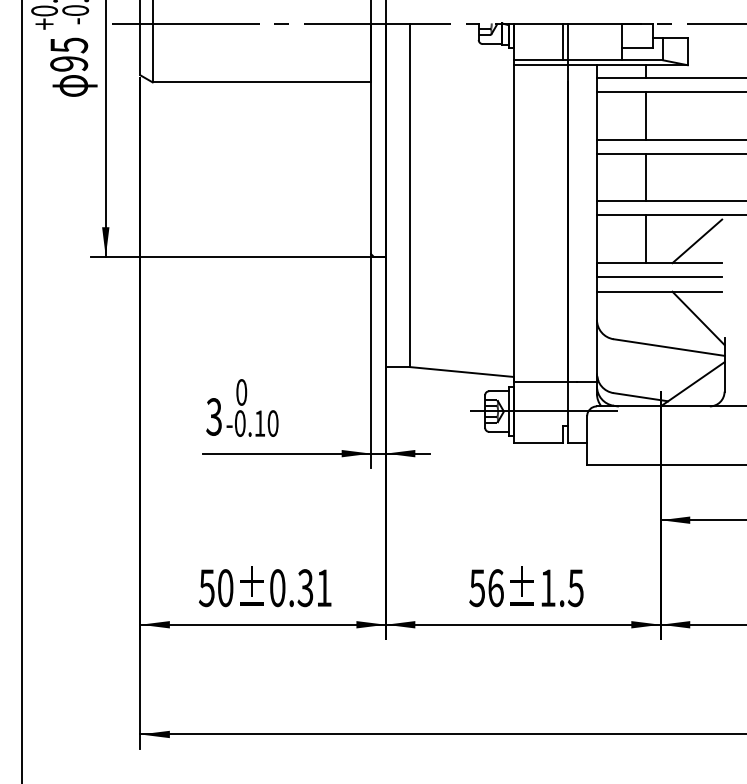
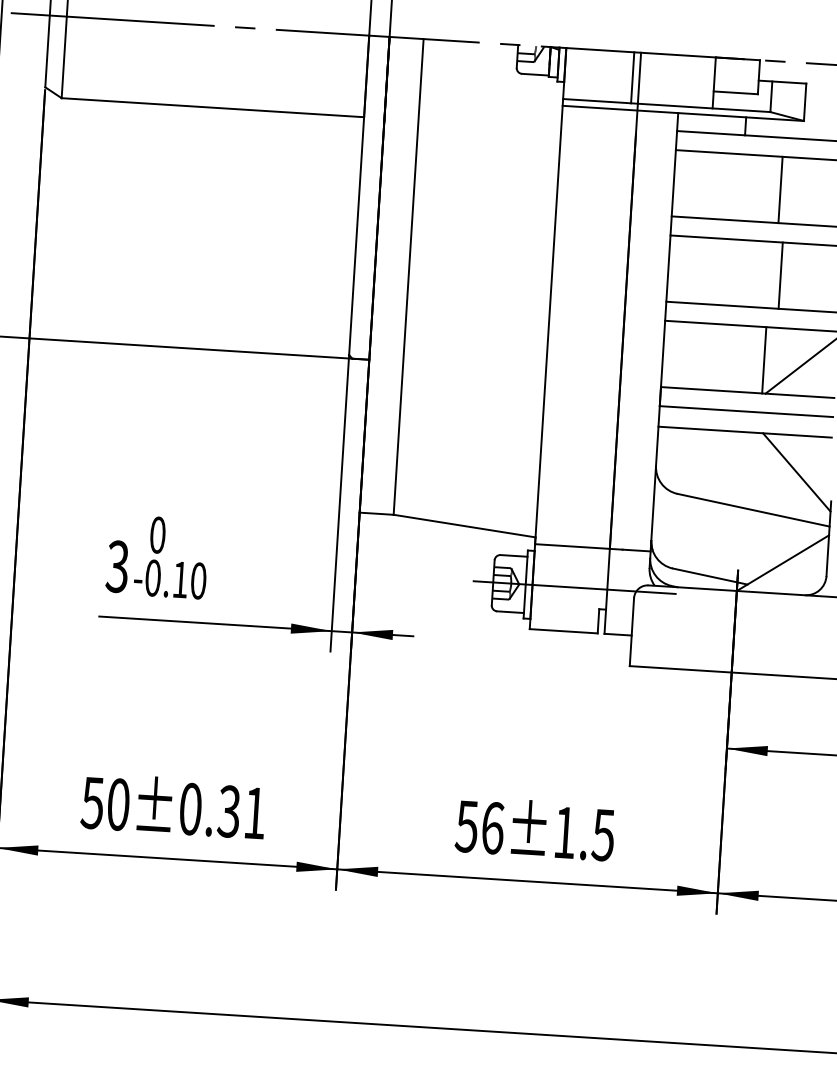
line: (646, 115) -> (781, 189), moved
line: (646, 177) -> (781, 275), moved
line: (646, 239) -> (764, 360), moved

